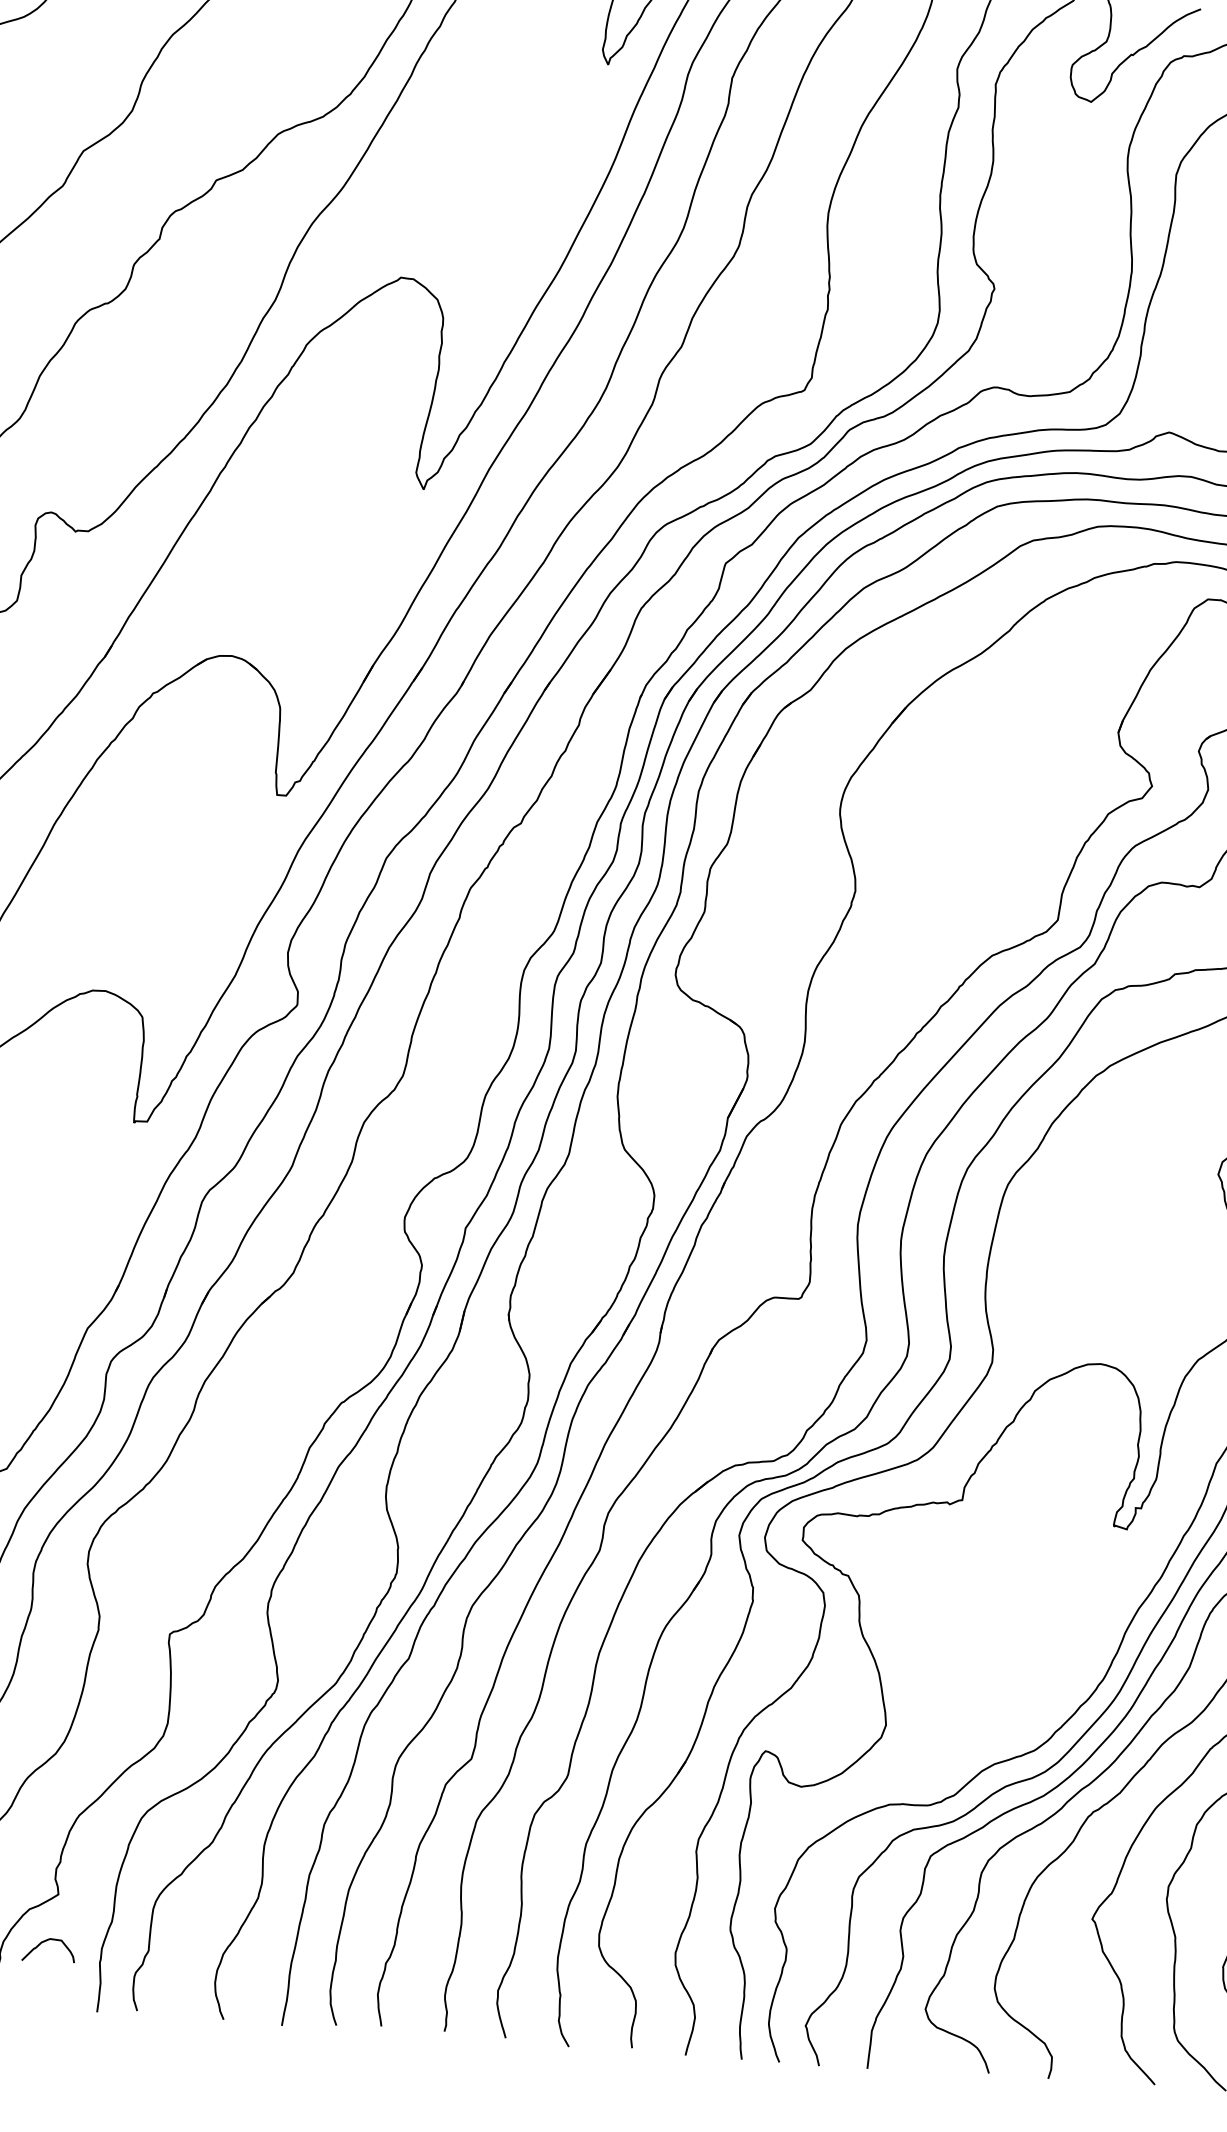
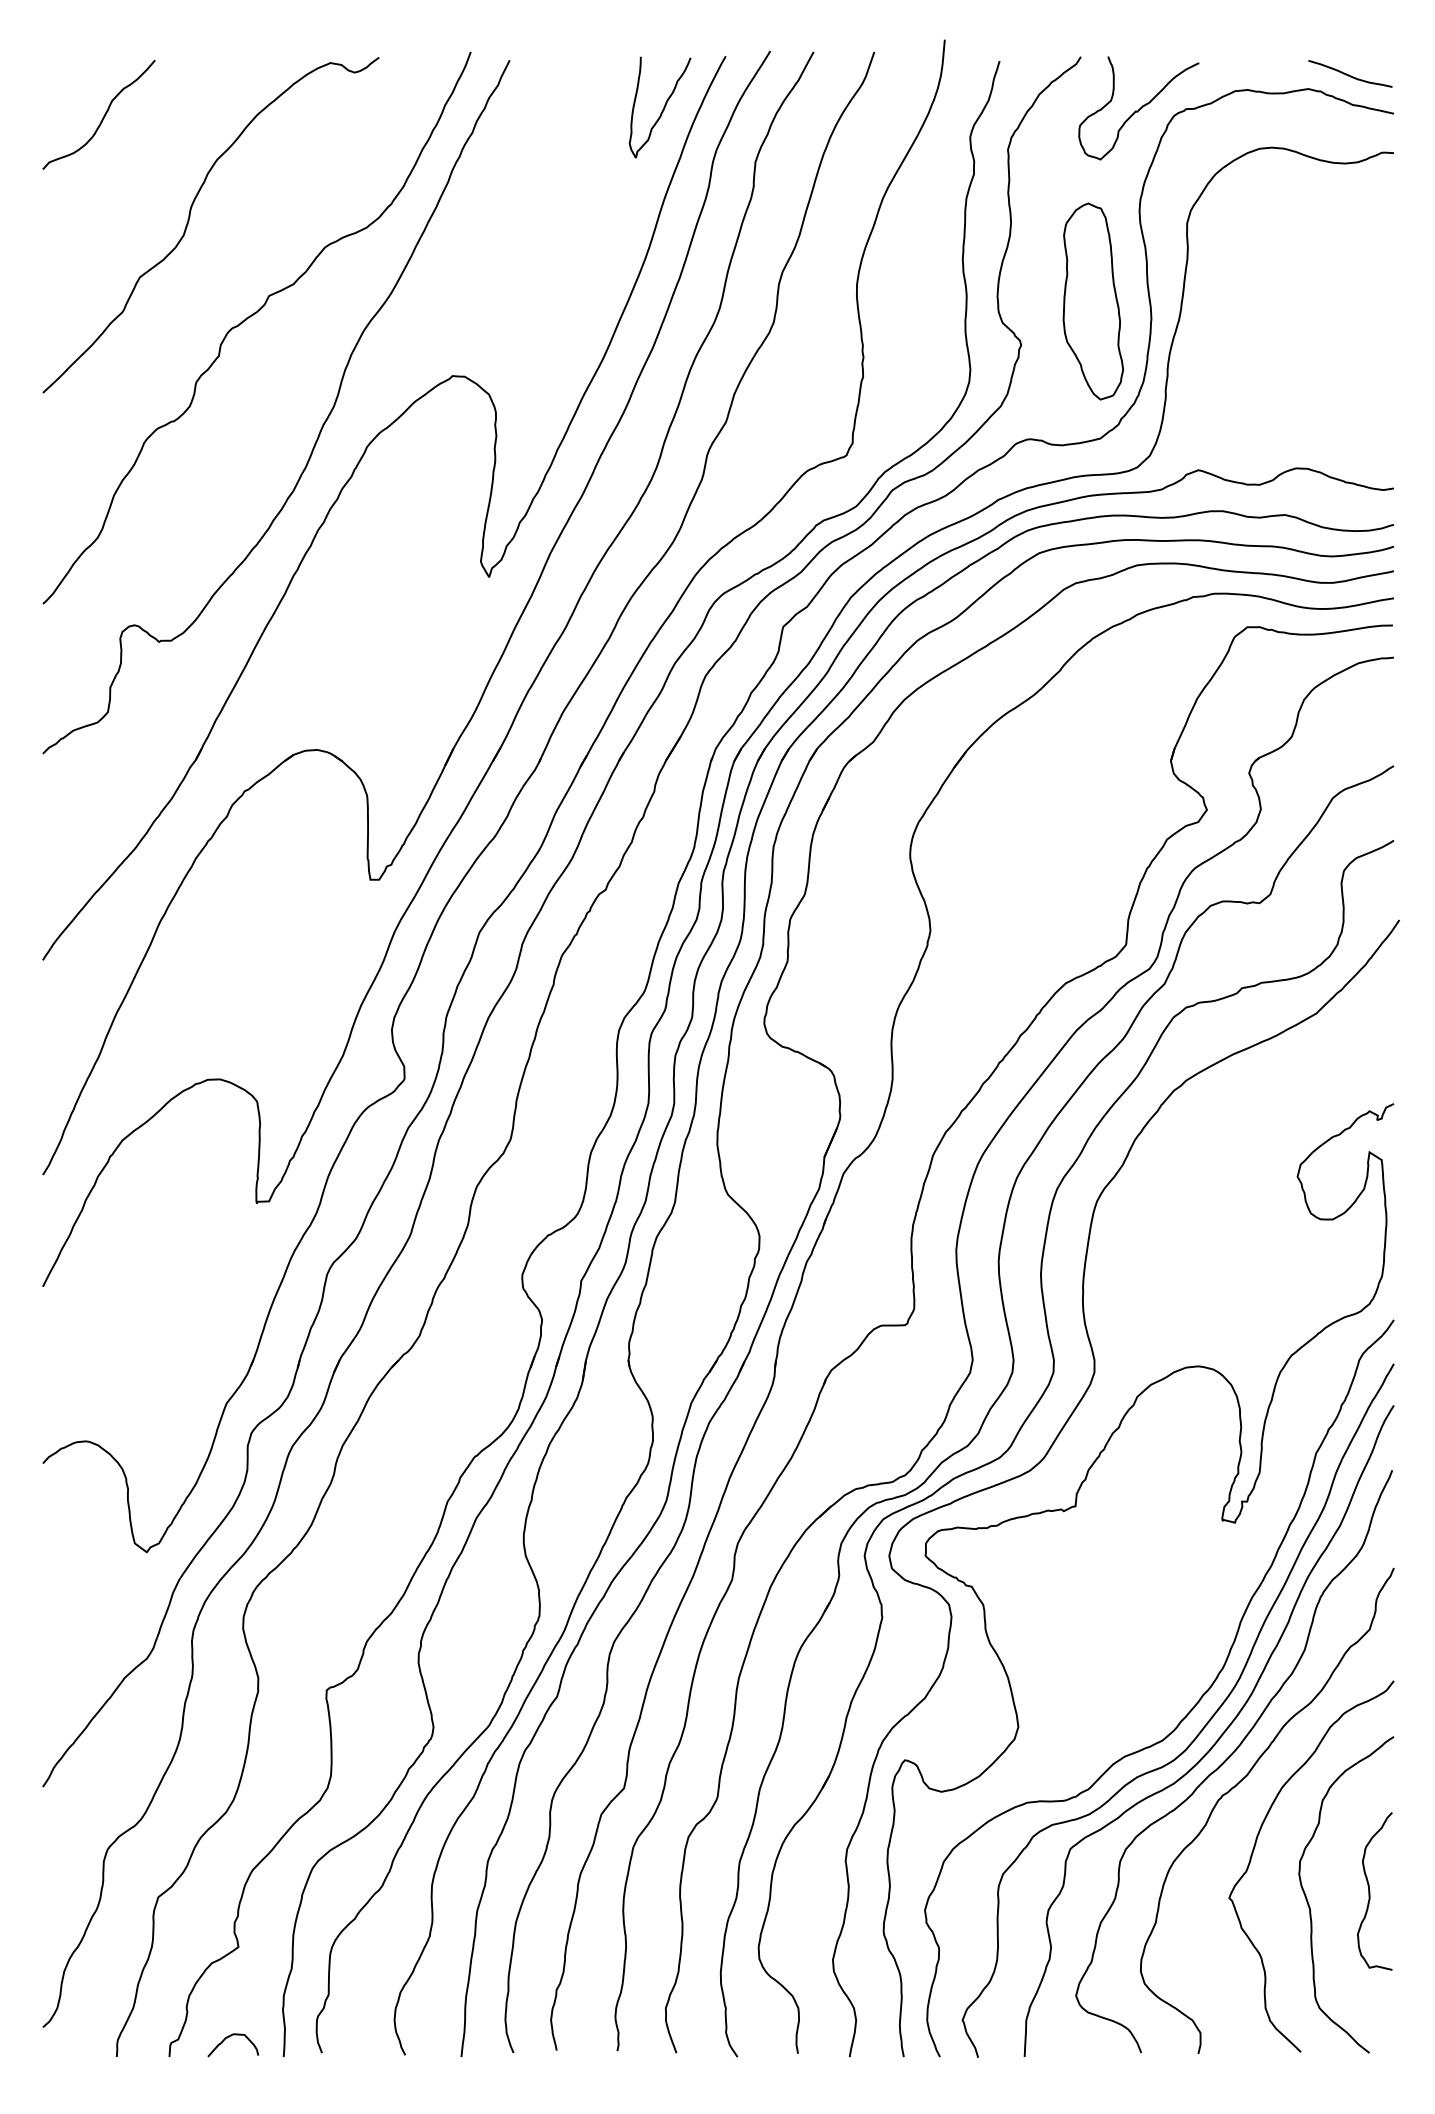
part: (1072, 249) -> (1093, 301), added
curve: (45, 1942) -> (229, 2037), moved

